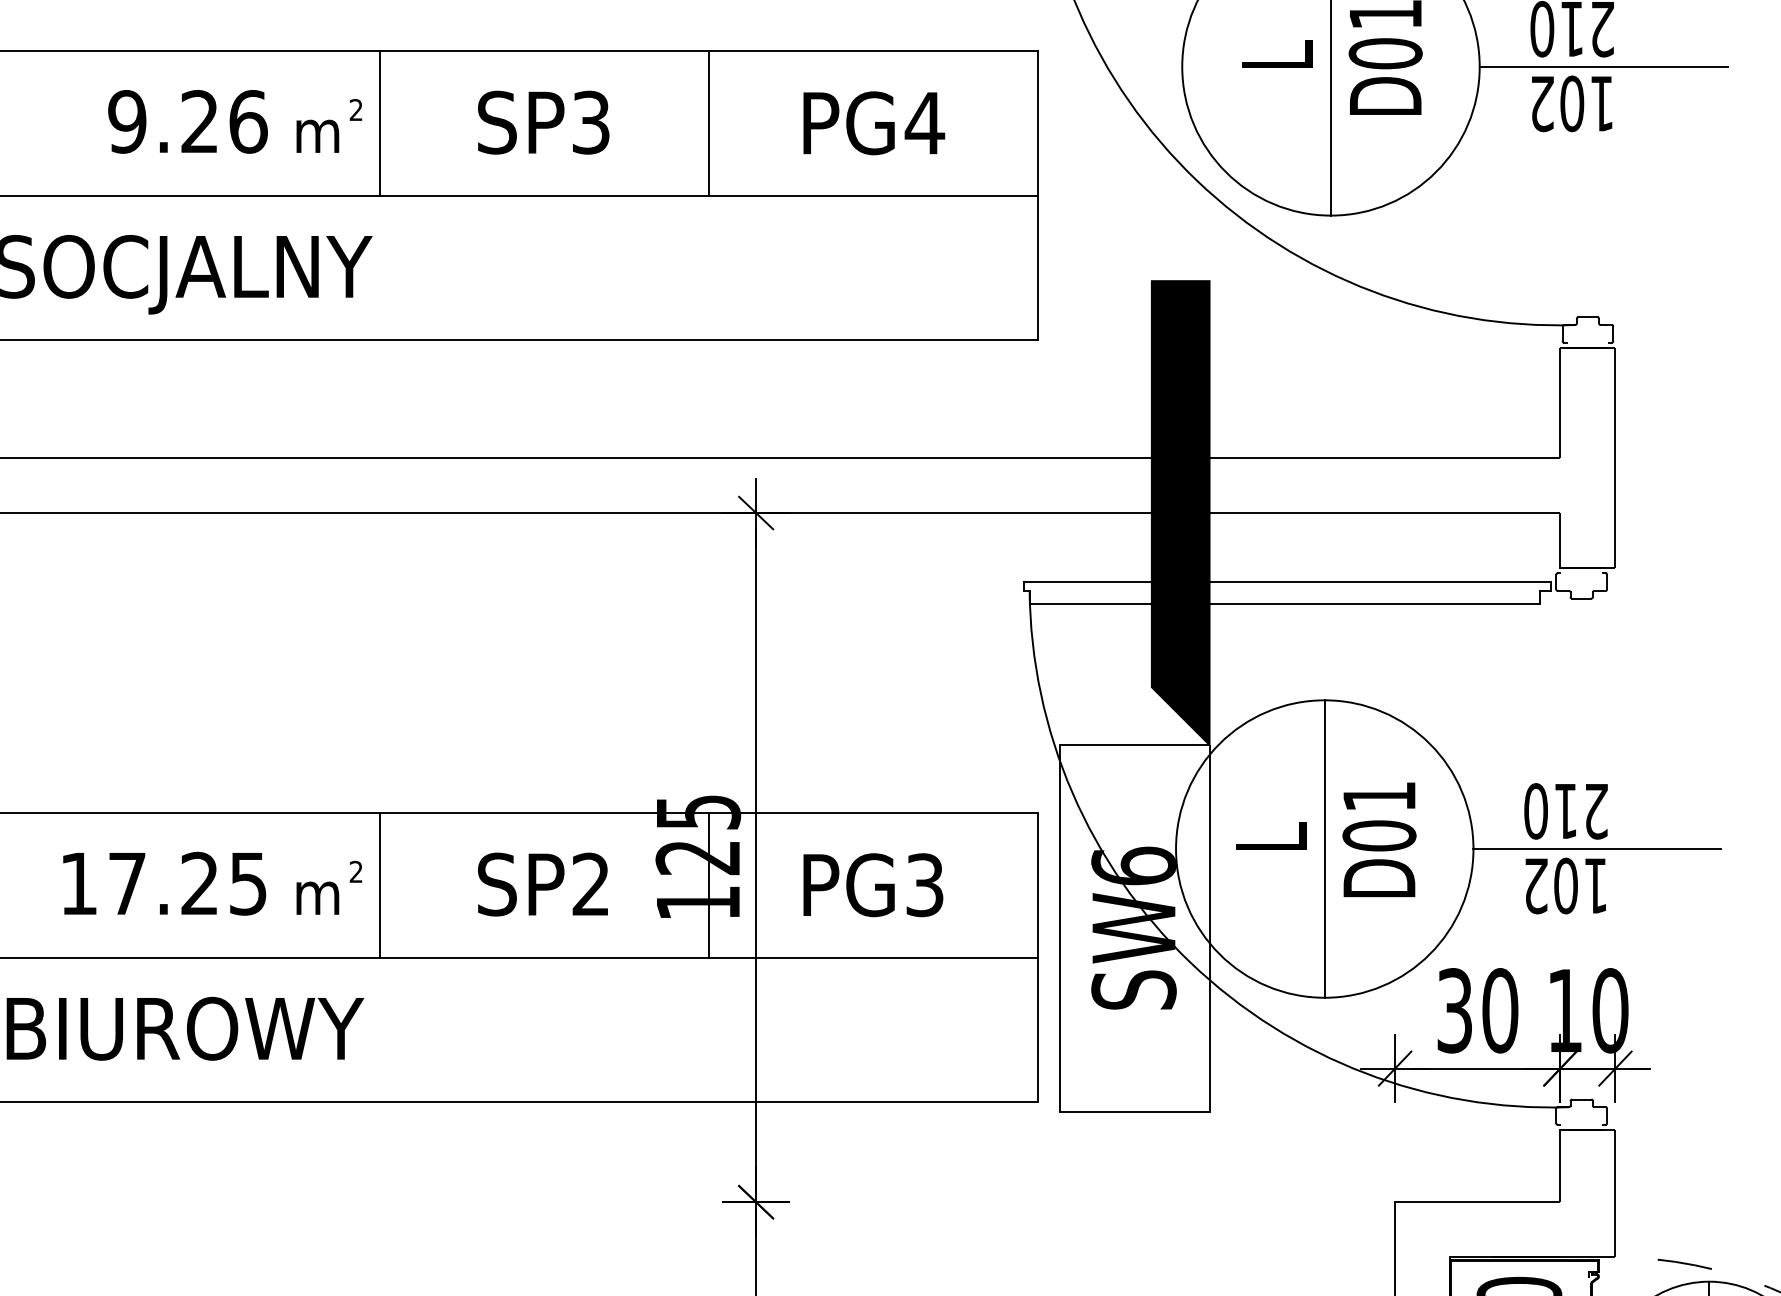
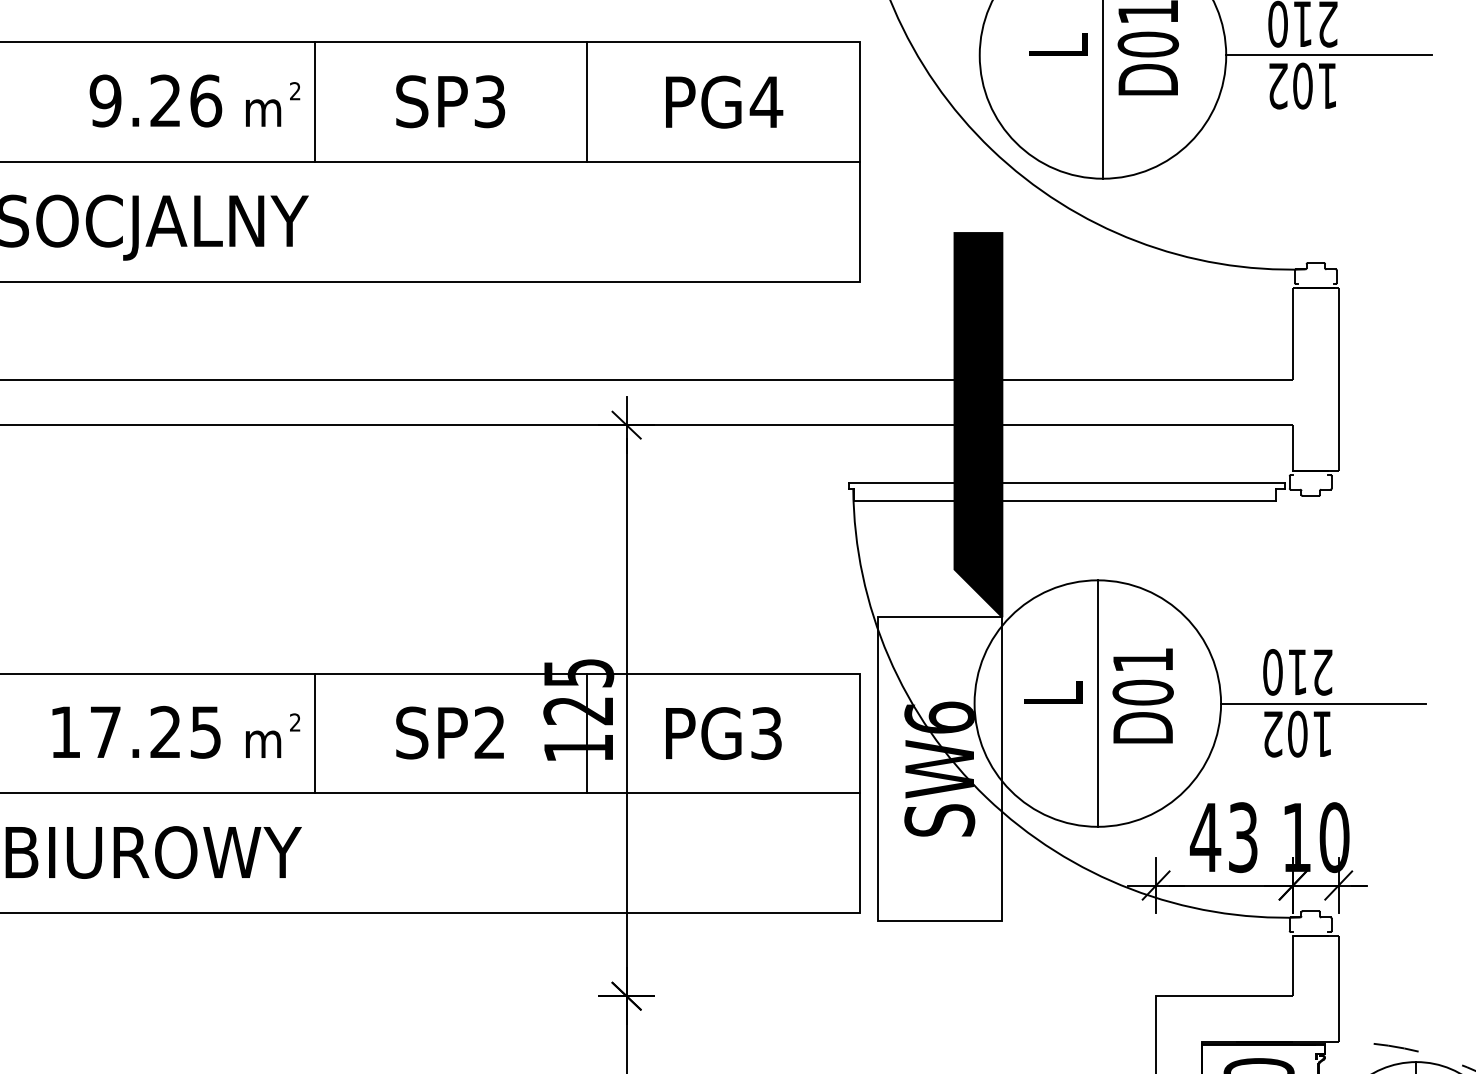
text: (1476, 1010) -> (1223, 837), 30 -> 43

